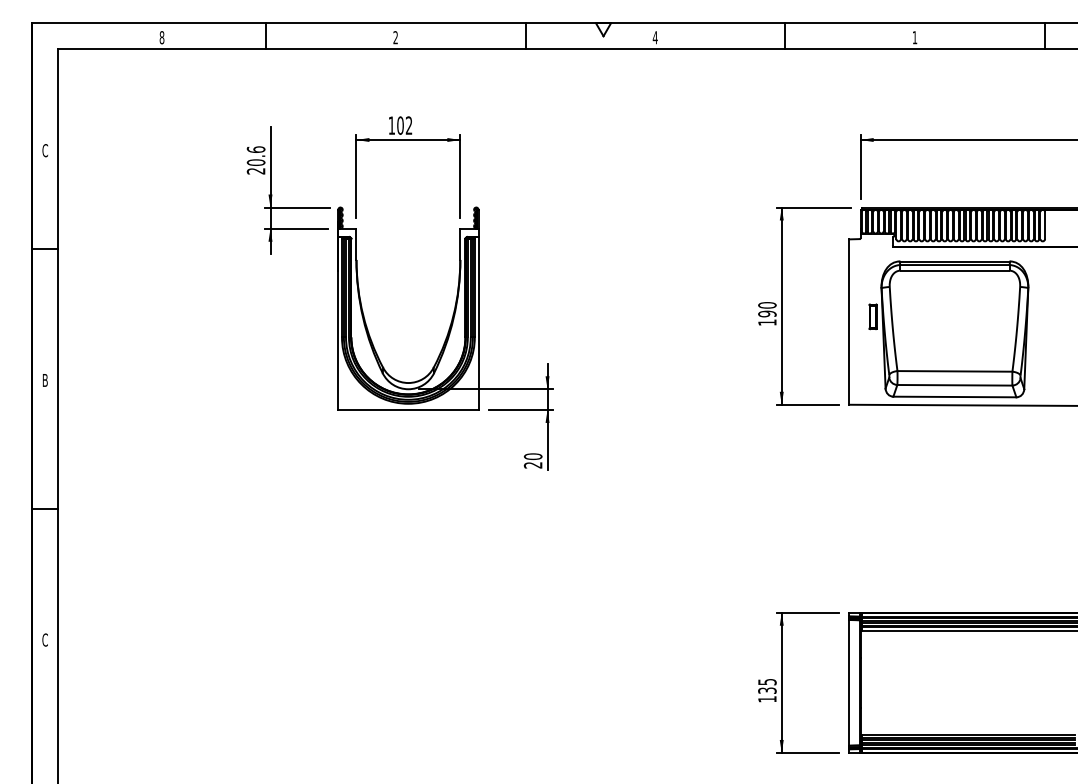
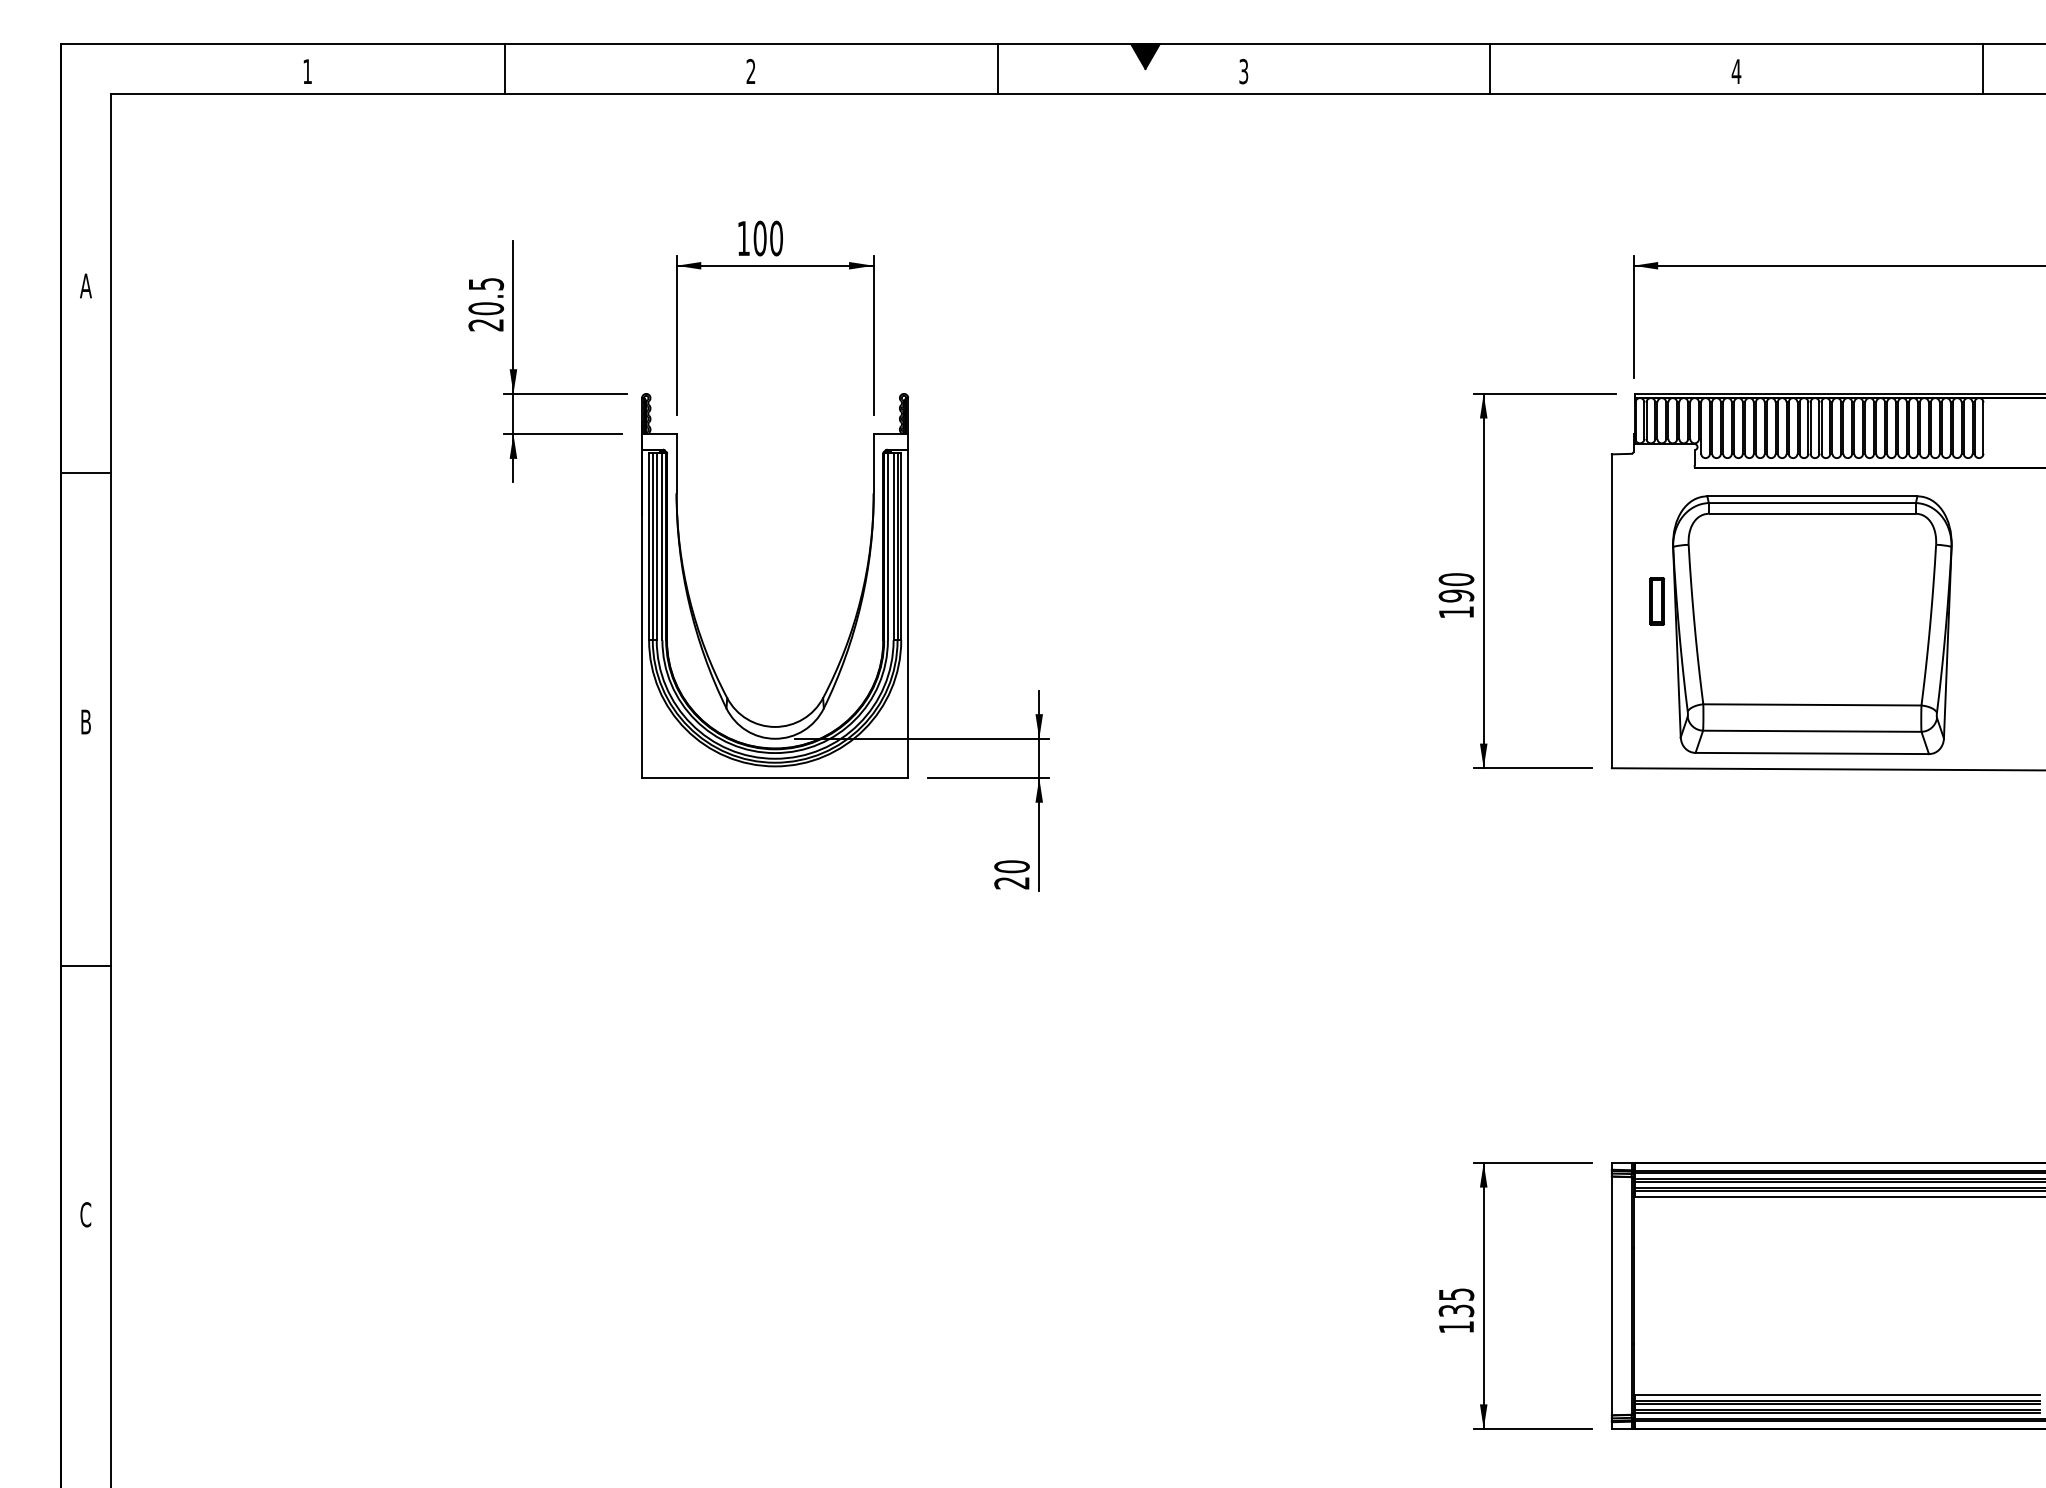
fill: (603, 29) -> (1145, 56), added
text: (161, 37) -> (306, 71), 8 -> 1
text: (654, 37) -> (1242, 71), 4 -> 3
text: (914, 37) -> (1735, 71), 1 -> 4
text: (408, 125) -> (775, 238), 102 -> 100
text: (255, 149) -> (484, 283), 20.6 -> 20.5
text: (45, 150) -> (86, 285), C -> A

